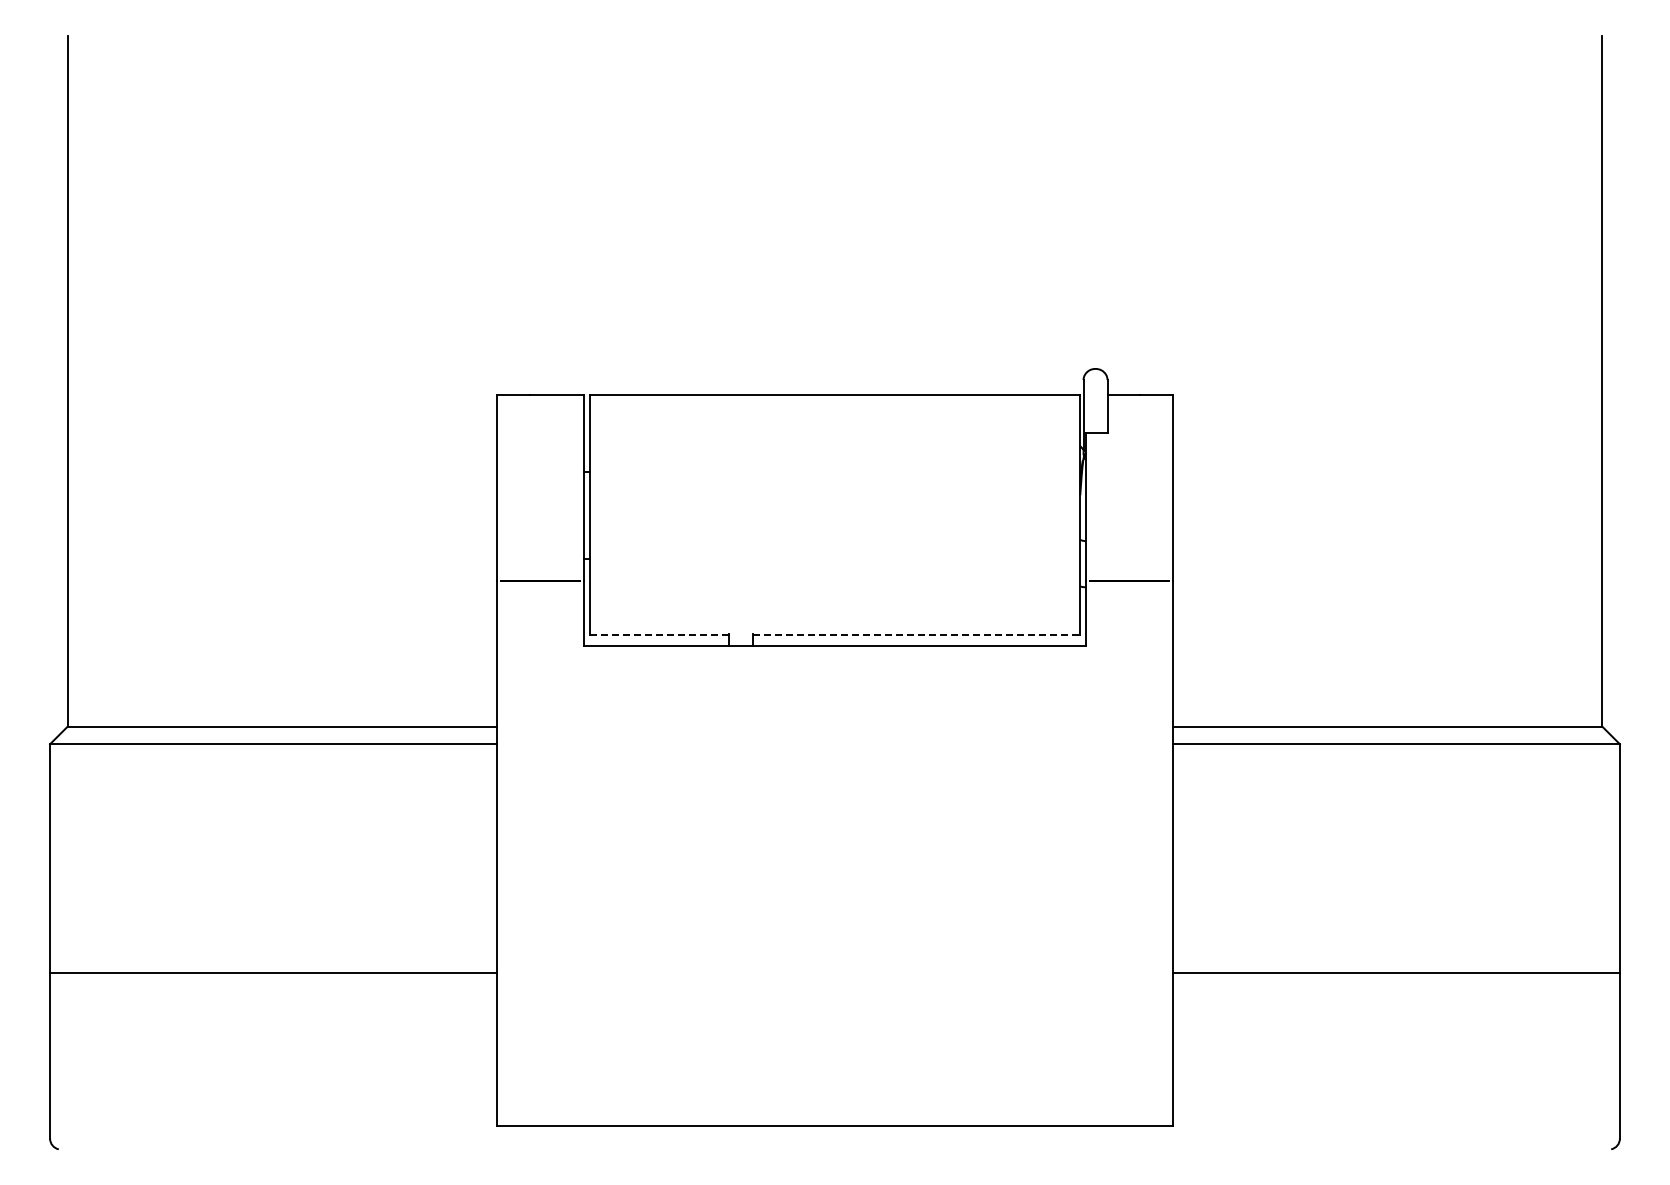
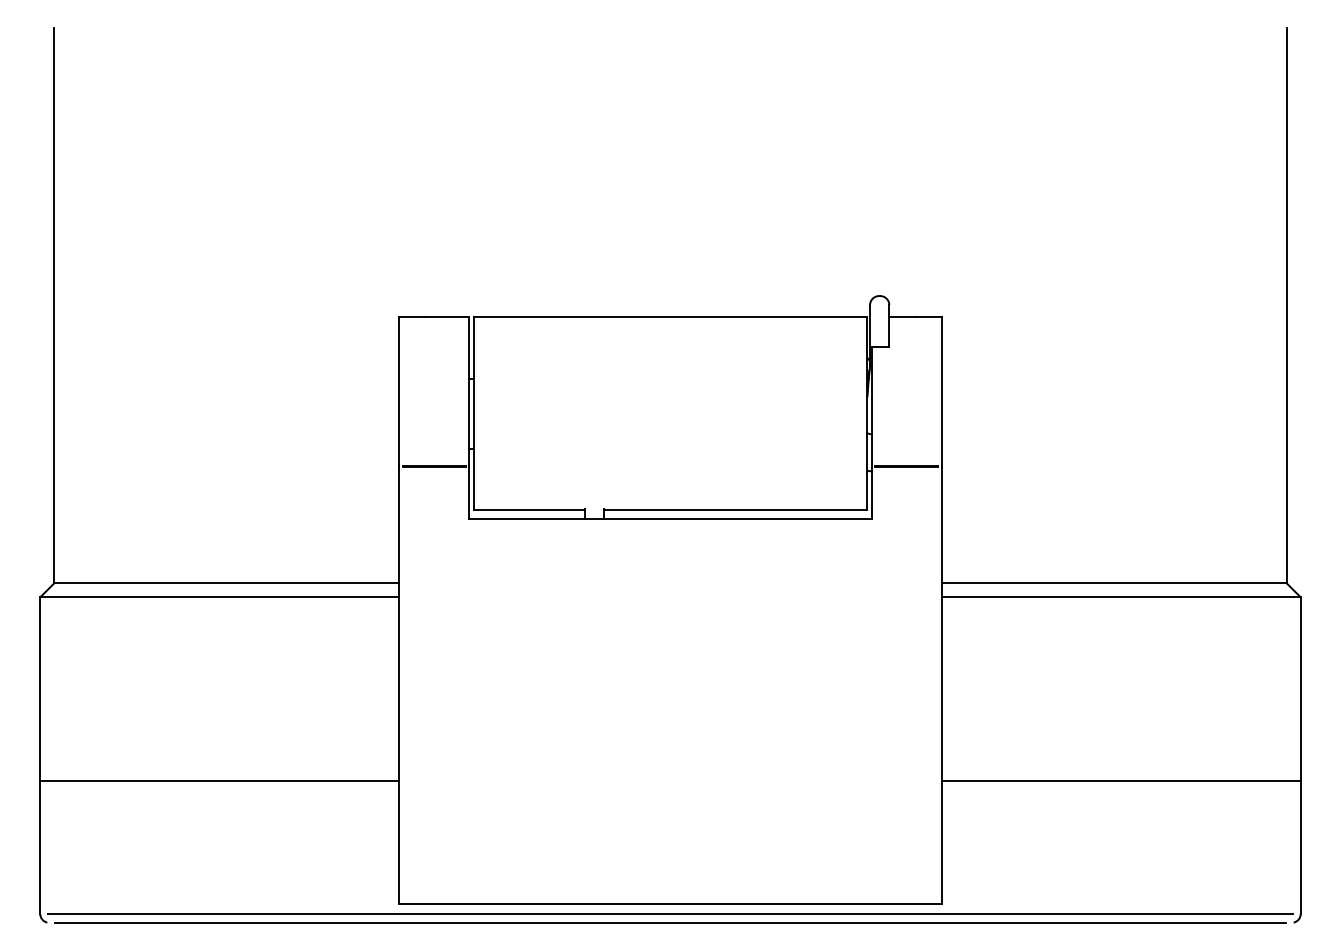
line: (659, 635) -> (529, 510), dashed -> solid
line: (916, 635) -> (735, 510), dashed -> solid
line: (834, 1138) -> (670, 913), added
line: (834, 1149) -> (670, 922), added

